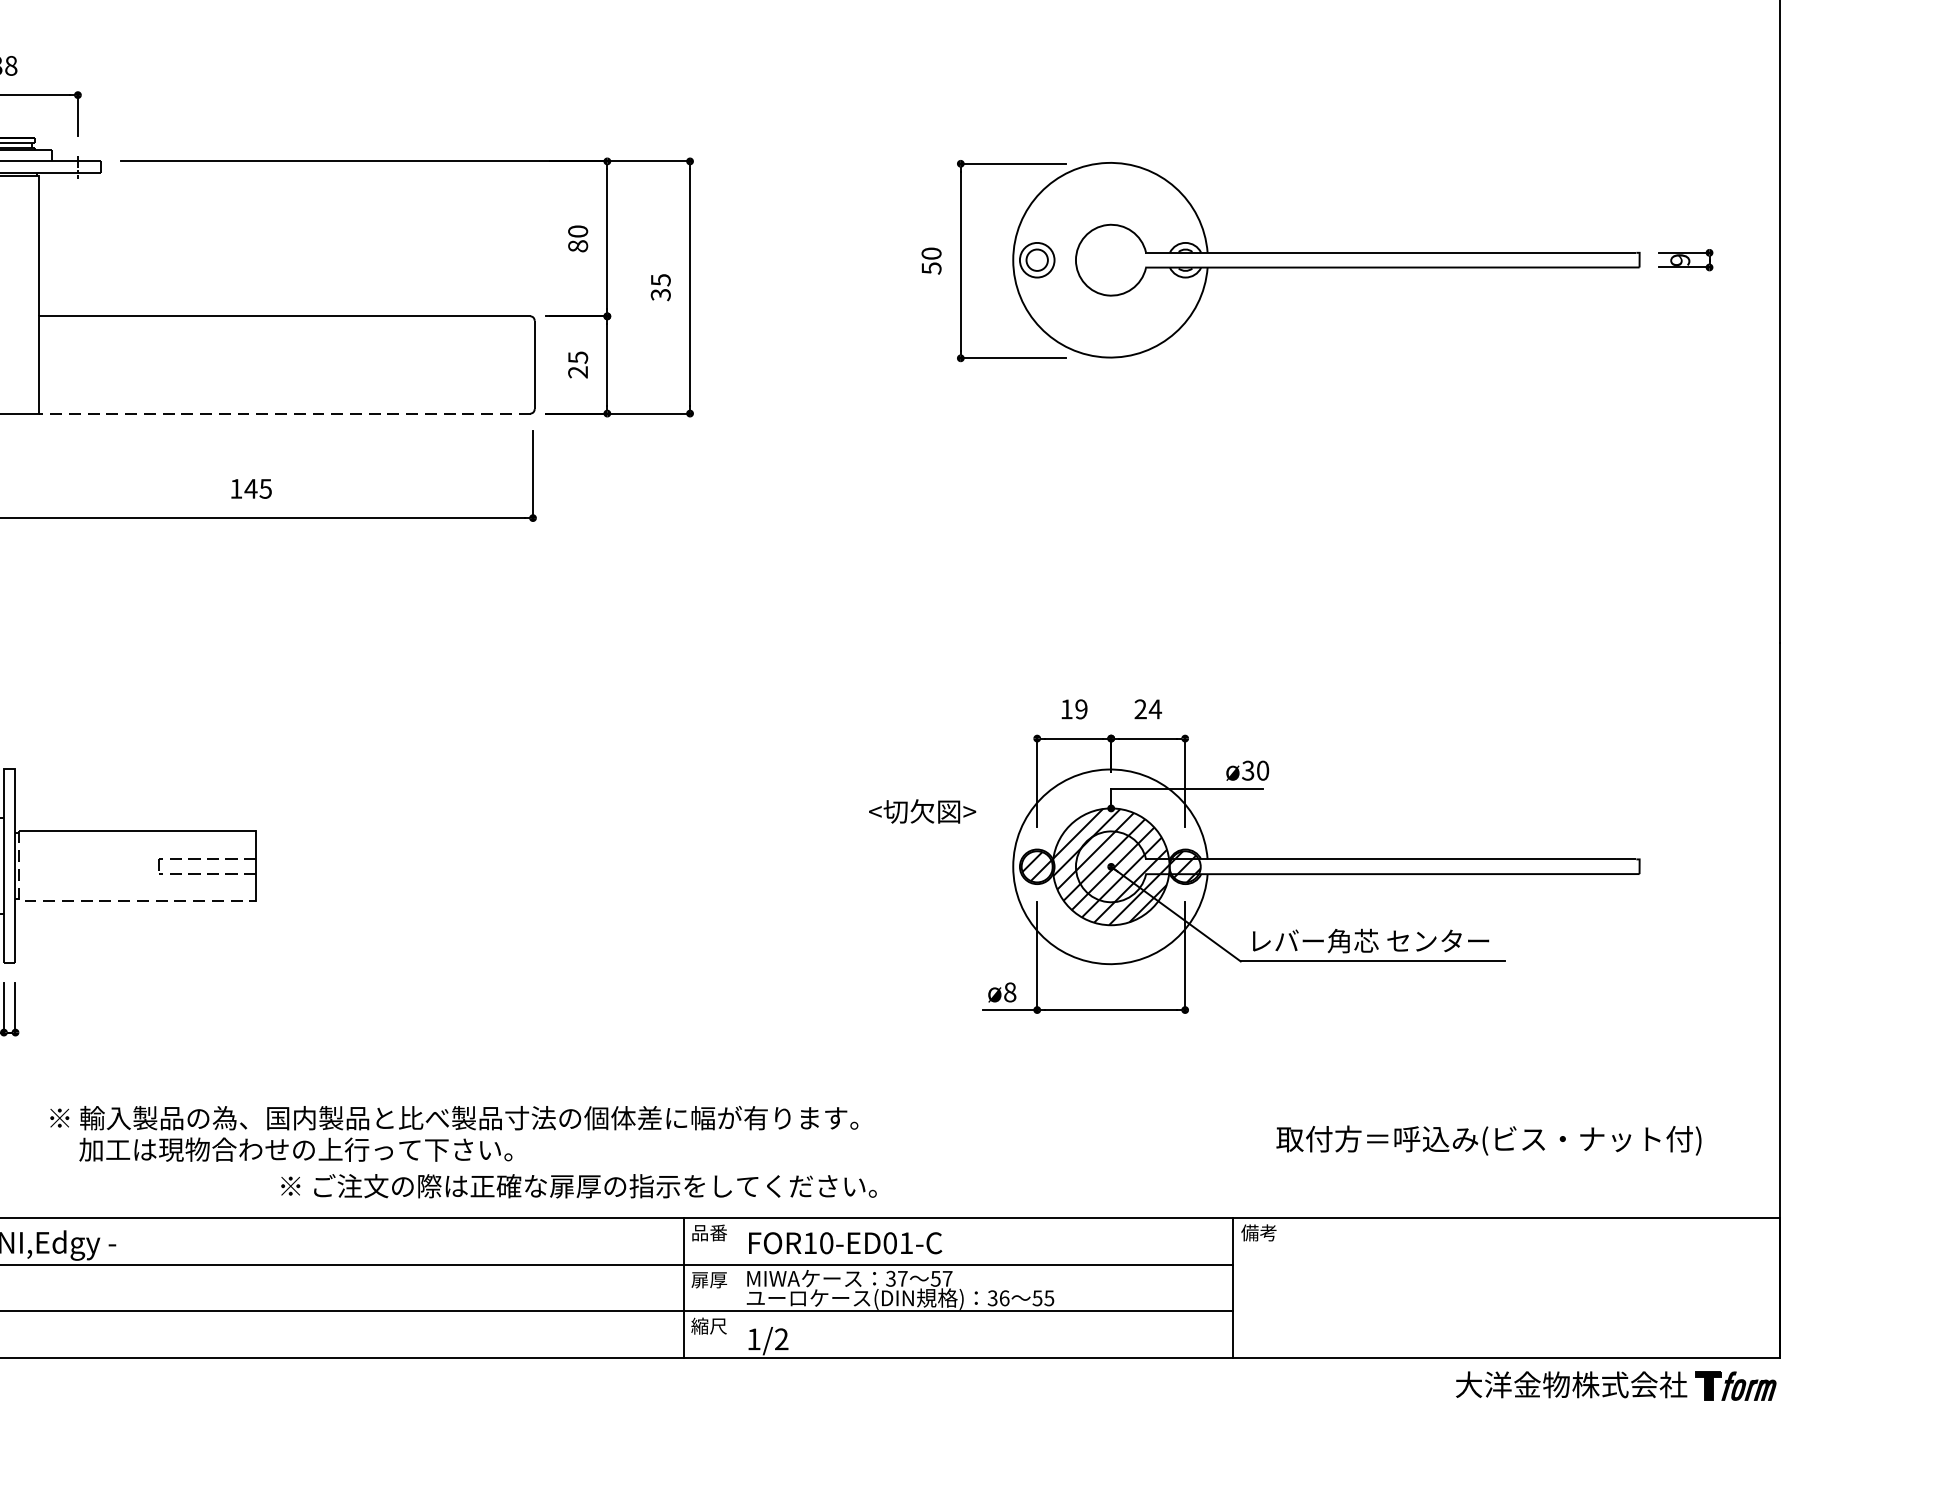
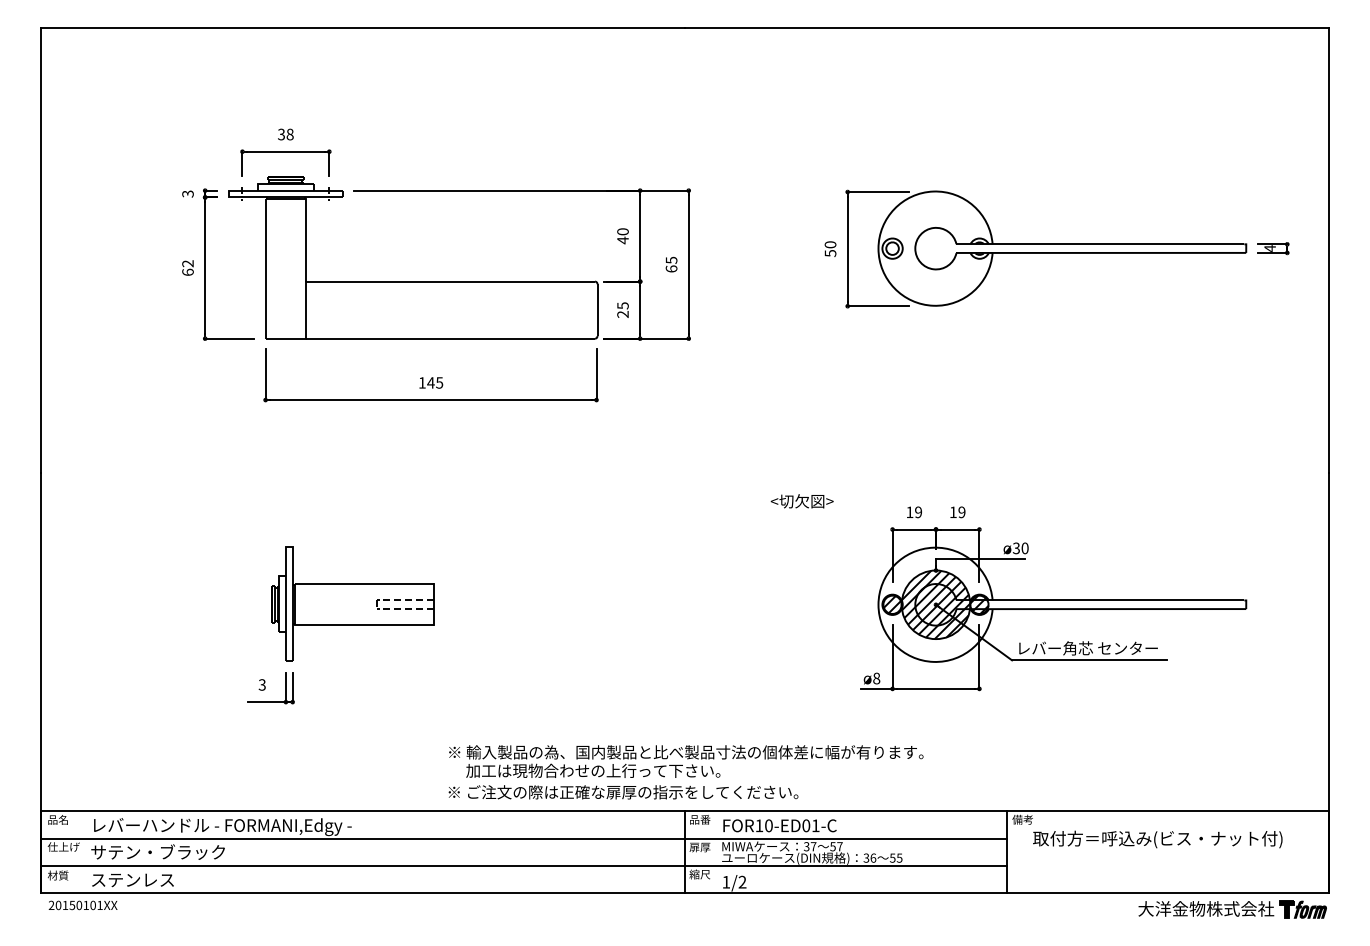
text: (577, 246) -> (622, 240), 80 -> 40
text: (1679, 259) -> (1269, 248), 9 -> 4
text: (660, 294) -> (671, 268), 35 -> 65
line: (284, 413) -> (450, 338), dashed -> solid
text: (1147, 709) -> (957, 512), 24 -> 19
text: (921, 811) -> (801, 501), moved
line: (102, 900) -> (343, 624), dashed -> solid
text: (454, 1133) -> (686, 761), moved
text: (1488, 1140) -> (1157, 839), moved

